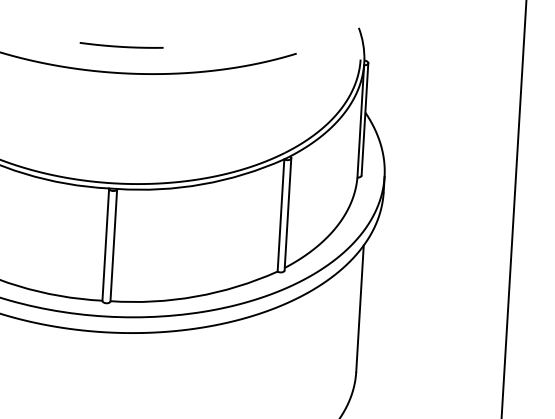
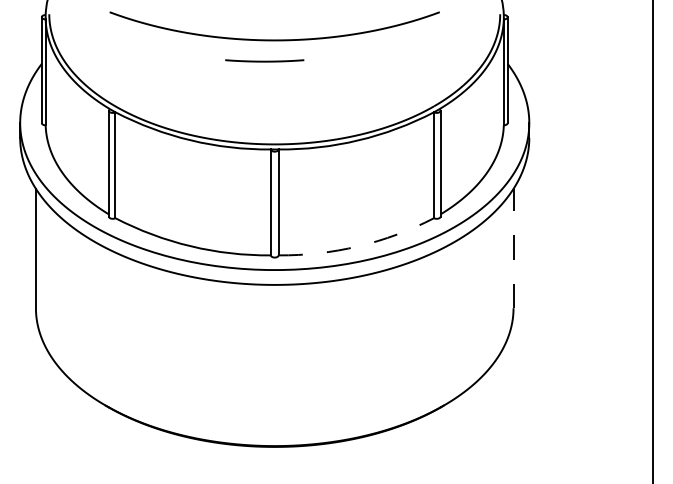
line: (121, 45) -> (264, 60), moved
arc: (195, 296) -> (358, 246), solid -> dashed
line: (359, 308) -> (513, 248), solid -> dashed

